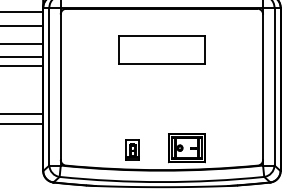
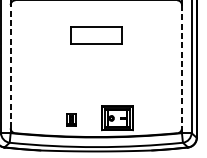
part: (161, 49) -> (95, 34), size x0.7
line: (60, 87) -> (10, 67), solid -> dashed
line: (263, 87) -> (182, 67), solid -> dashed
part: (132, 149) -> (71, 119), size x0.7

